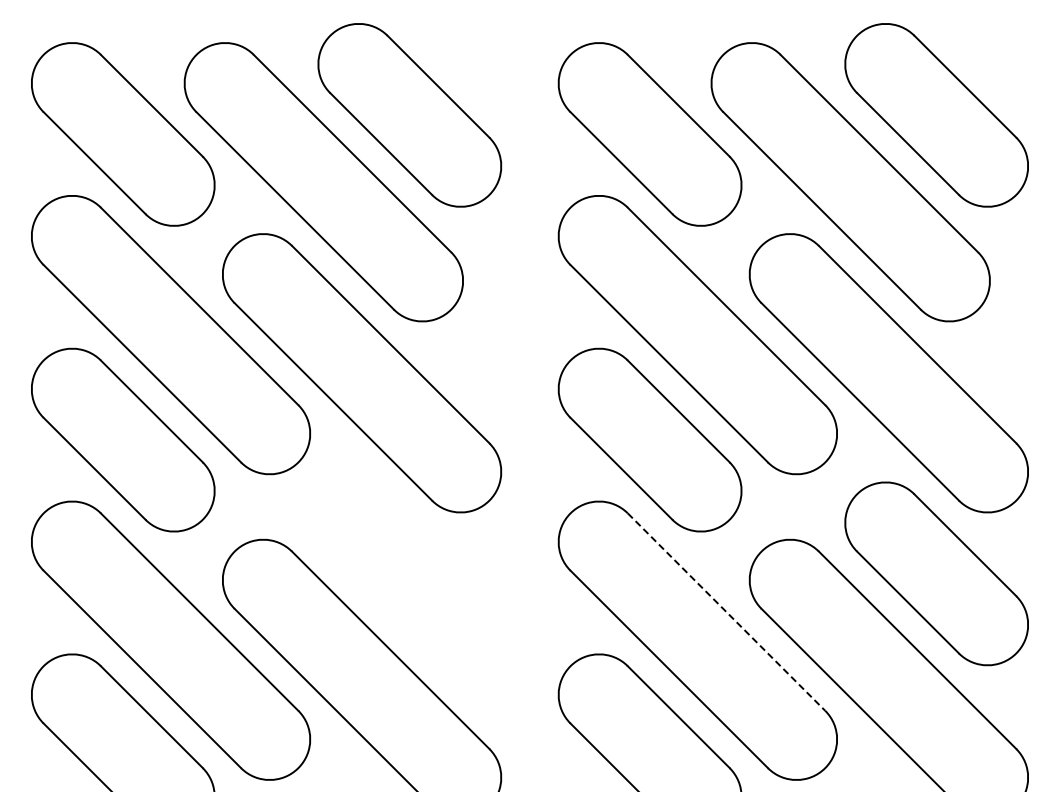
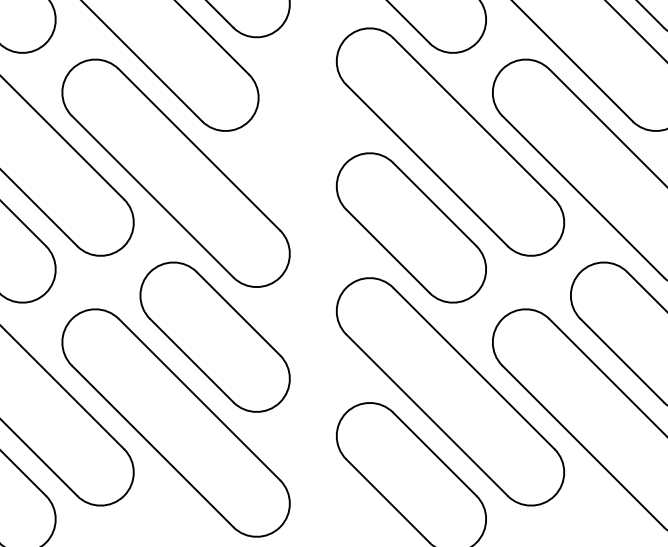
part: (409, 573) -> (214, 336), added
line: (726, 612) -> (473, 368), dashed -> solid

